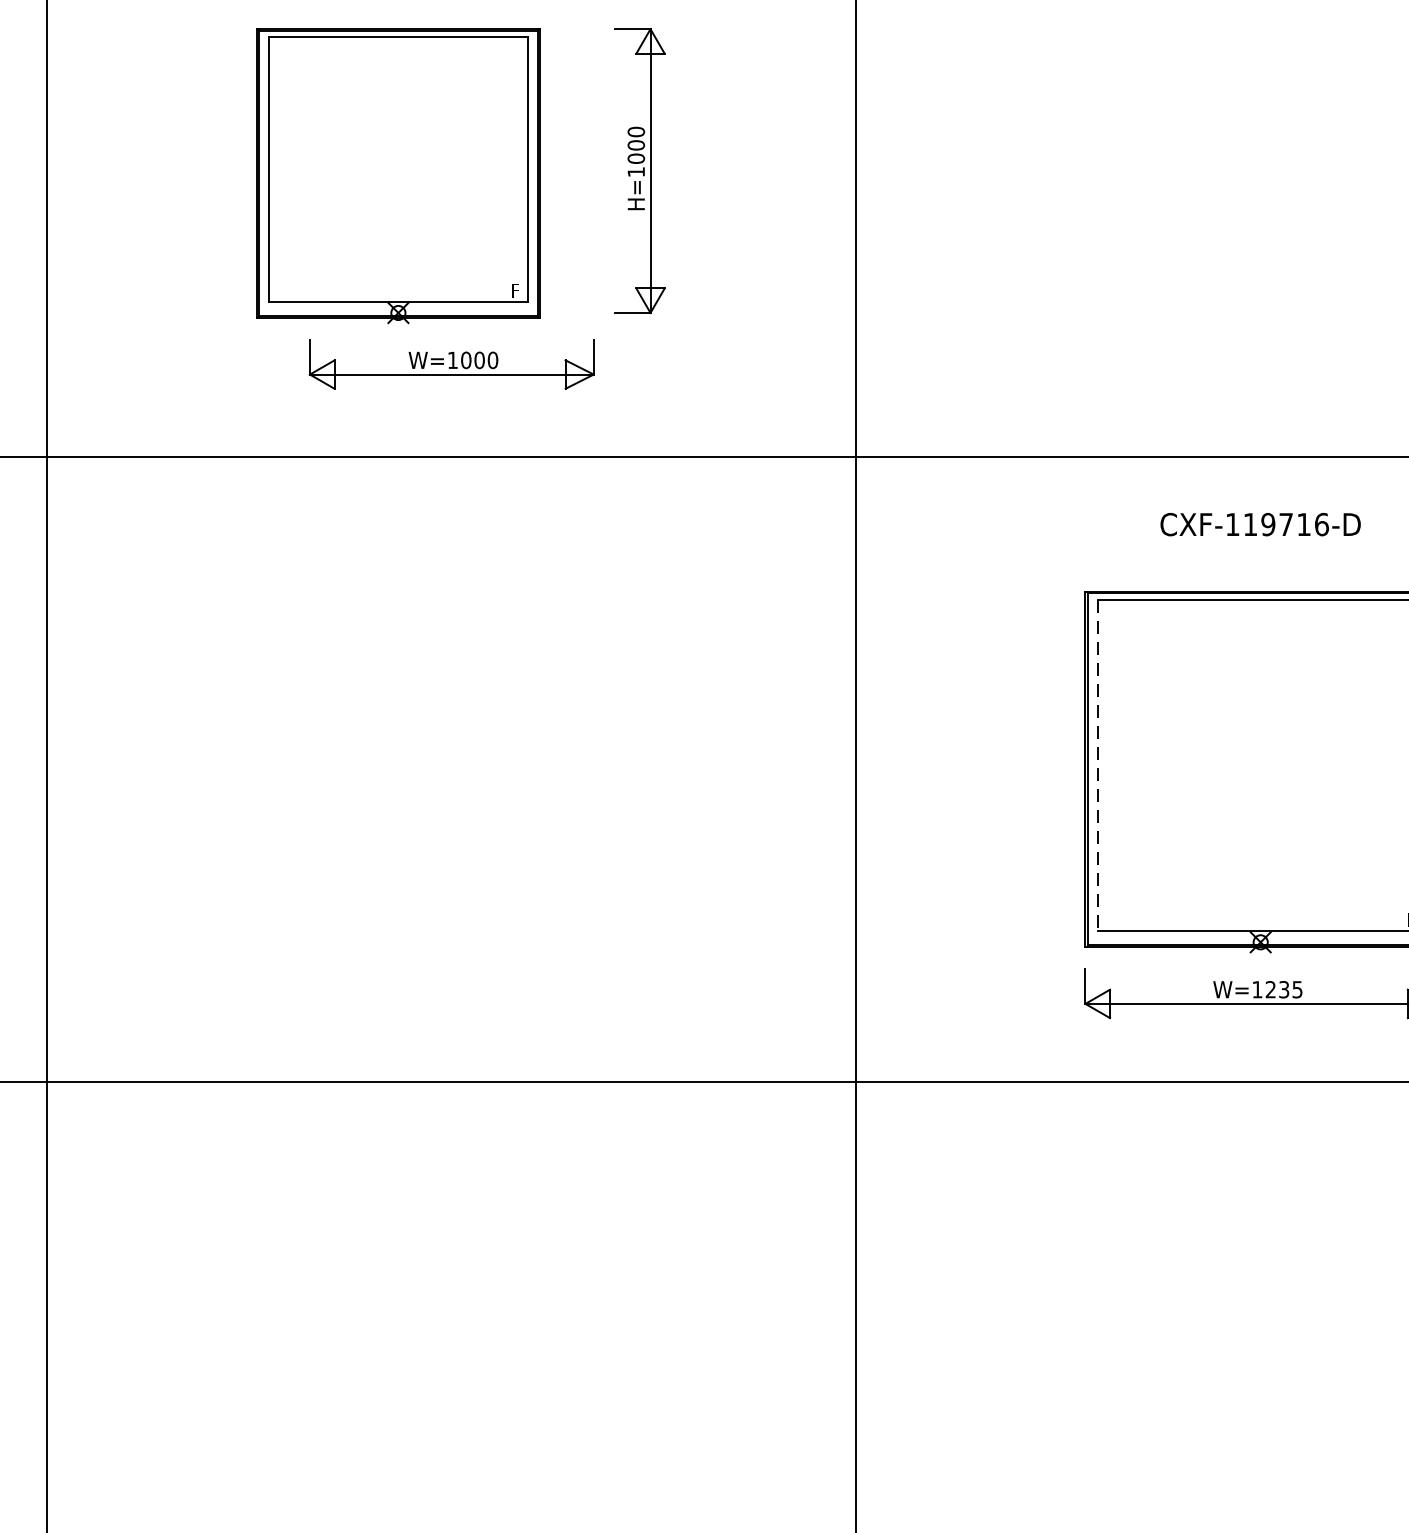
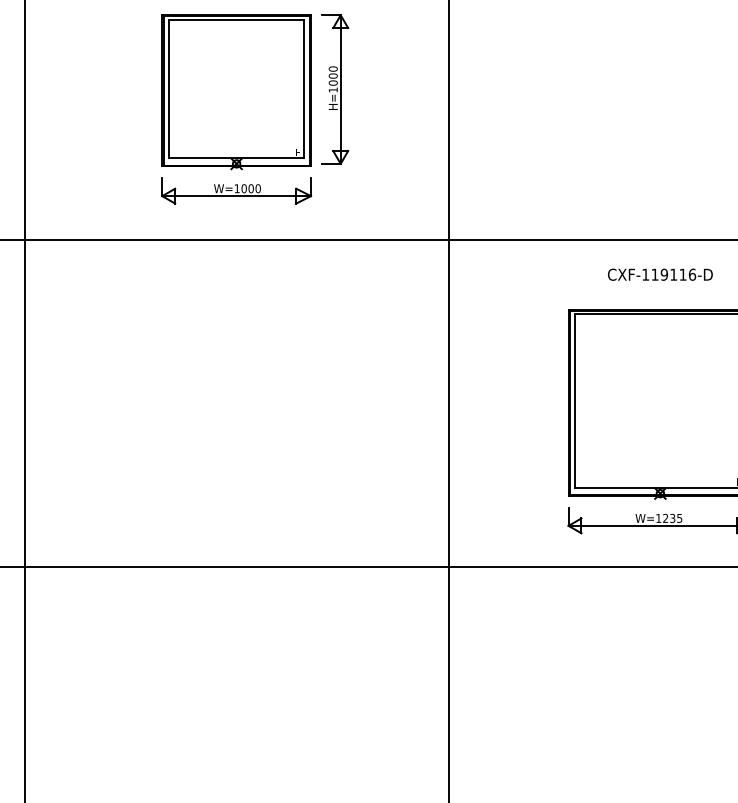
part: (398, 176) -> (236, 92), moved
text: (1285, 524) -> (673, 274), CXF-119716-D -> CXF-119116-D
line: (1098, 764) -> (575, 400), dashed -> solid

